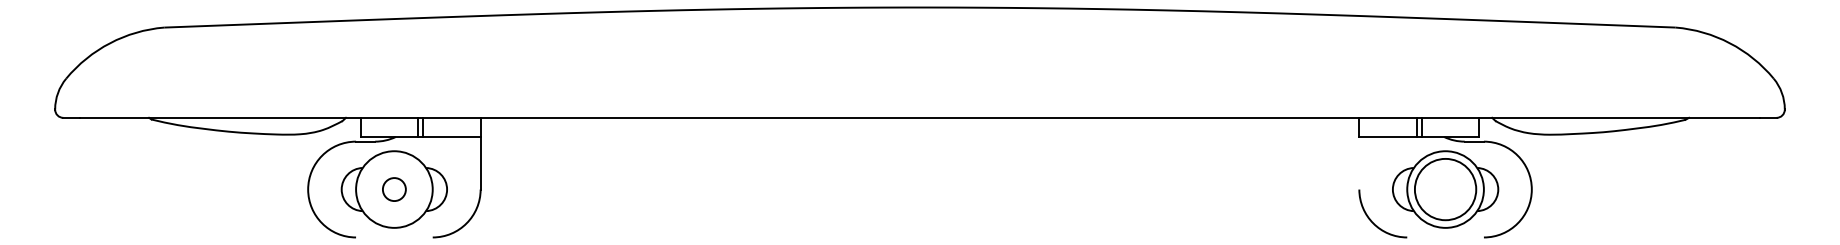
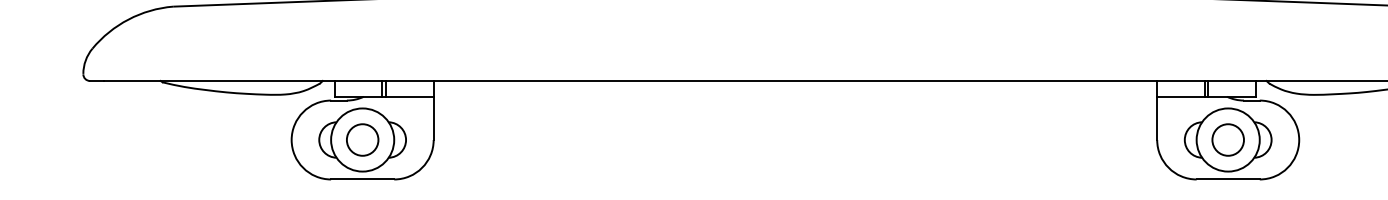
line: (1359, 163) -> (1157, 118), added
circle: (394, 189) -> (362, 139), size x1.67
circle: (1445, 189) -> (1228, 139), size x0.62
line: (394, 237) -> (362, 179), added
line: (1445, 237) -> (1228, 179), added

